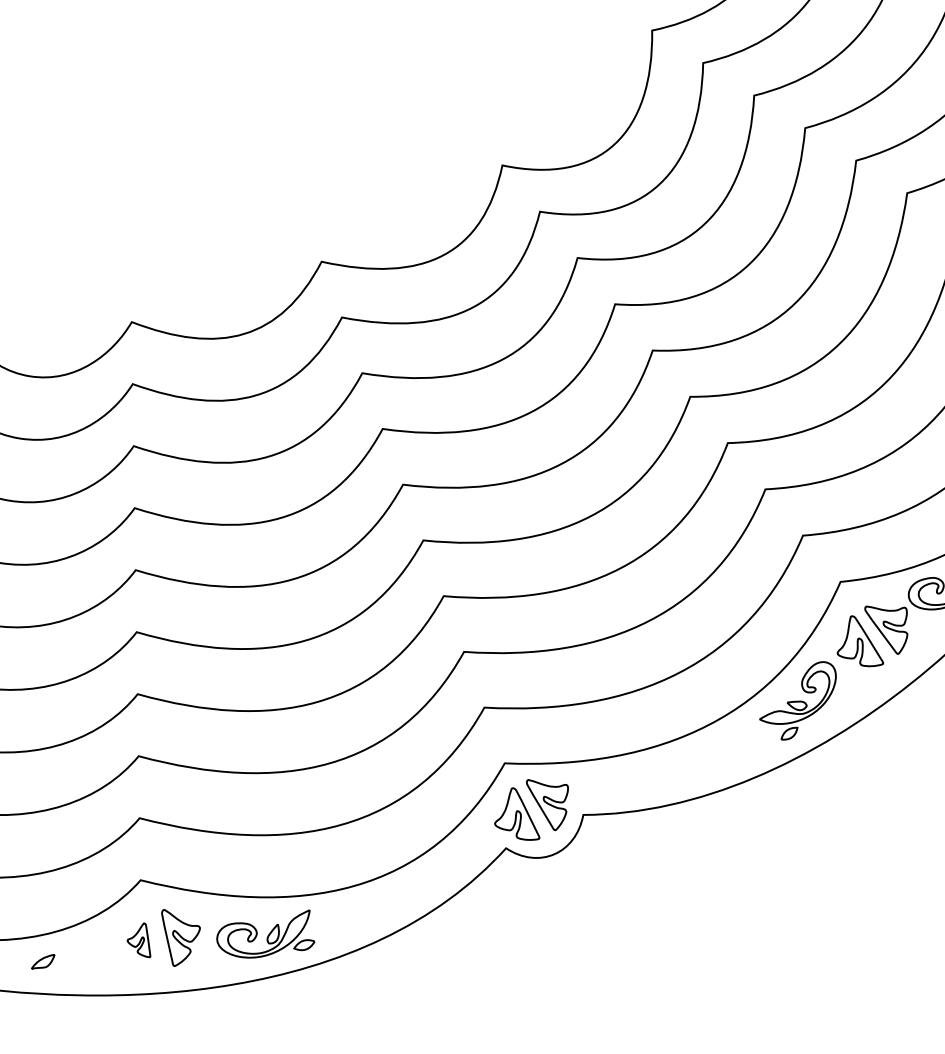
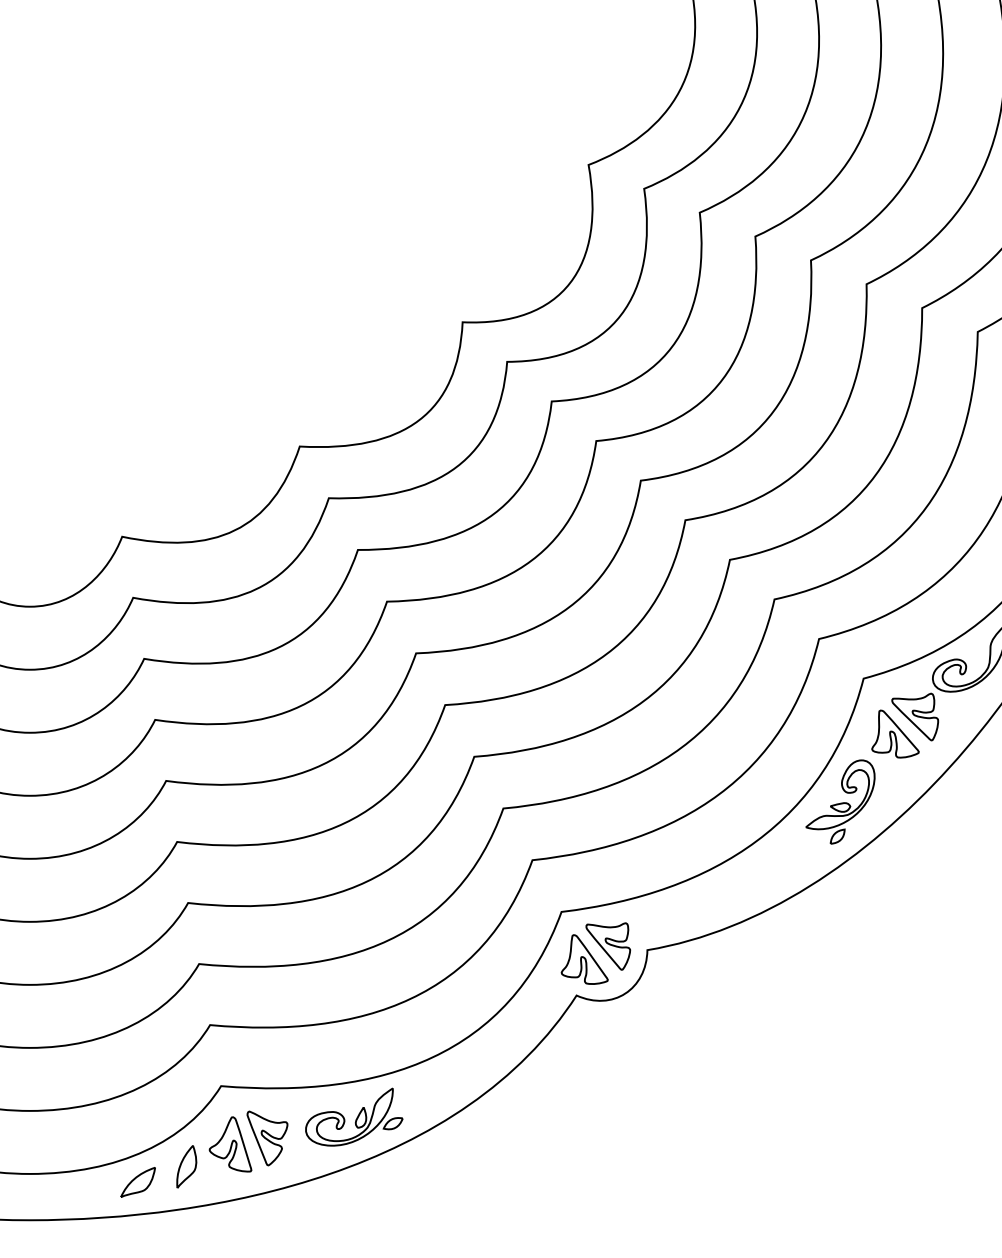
part: (140, 939) -> (230, 1144), size x1.67
part: (93, 953) -> (186, 1166), added
part: (42, 961) -> (137, 1182), size x1.67

